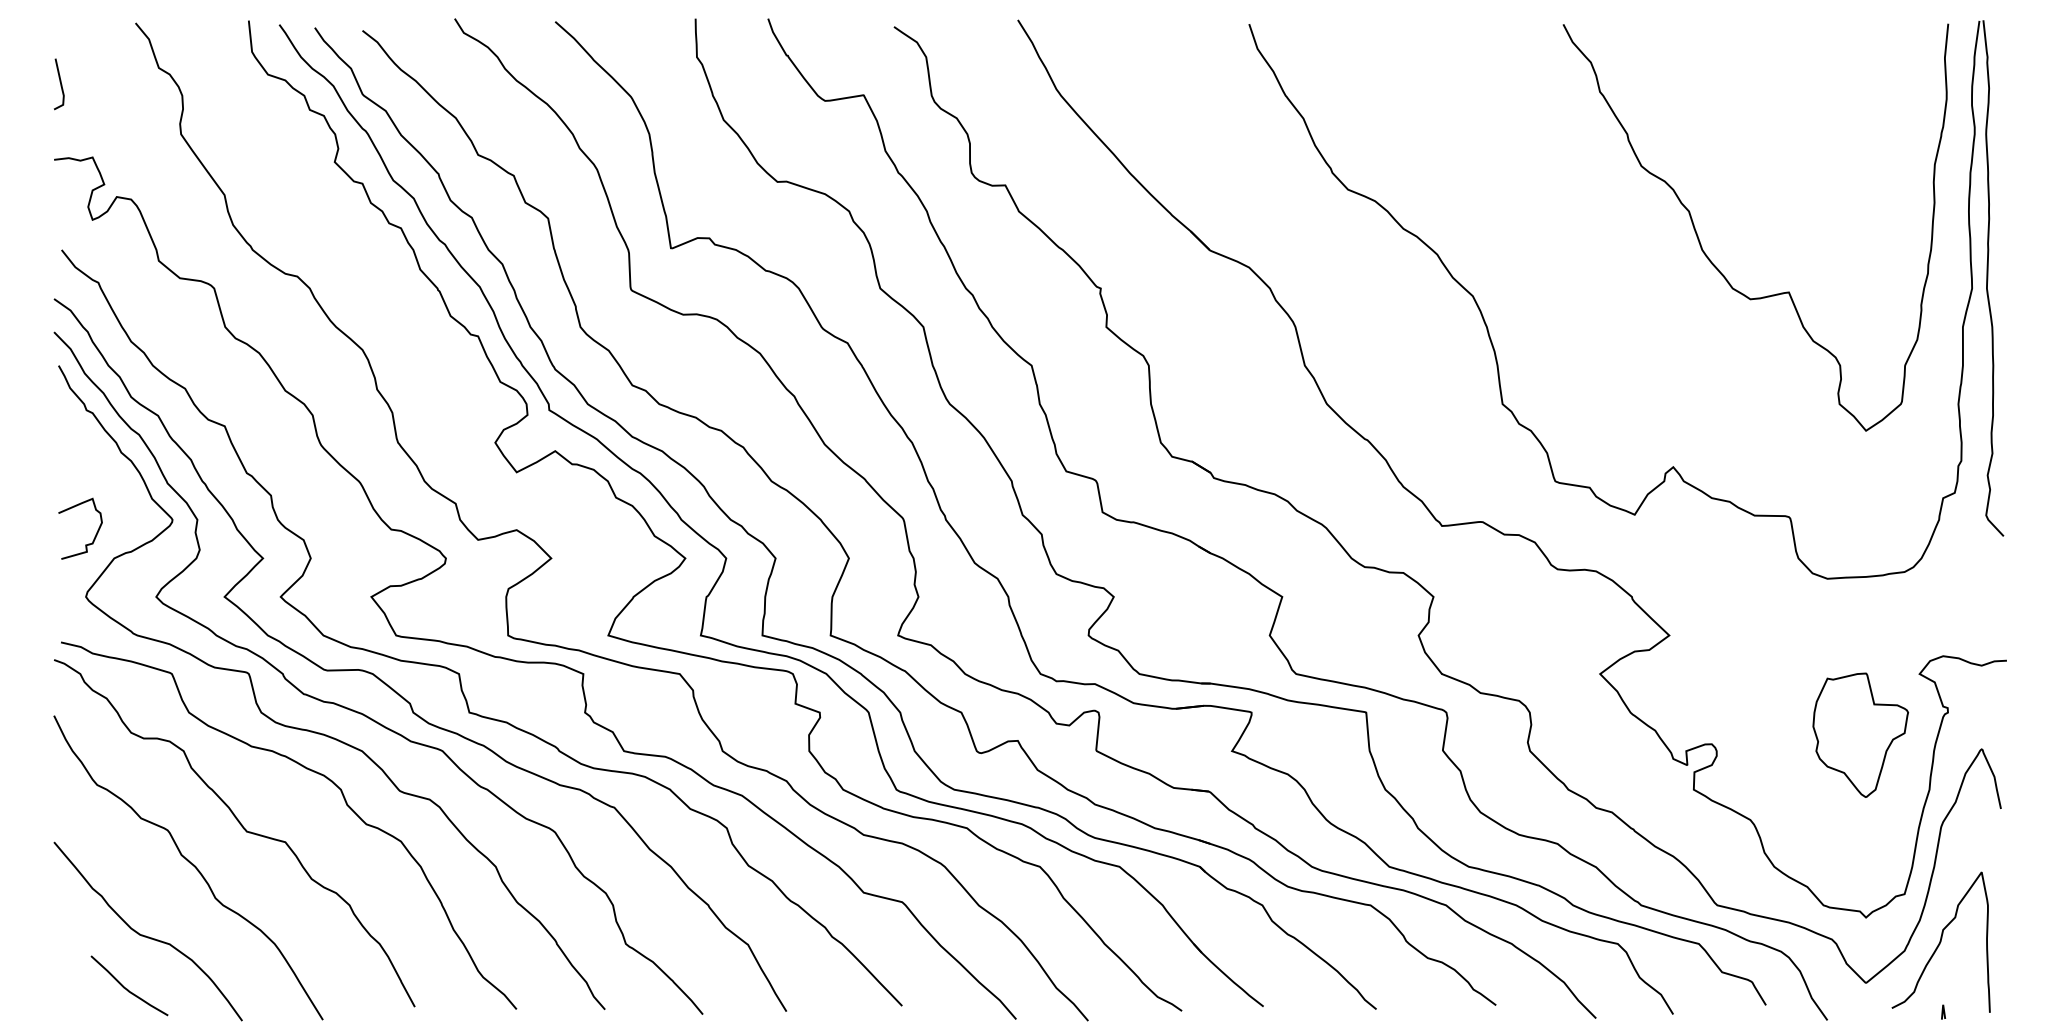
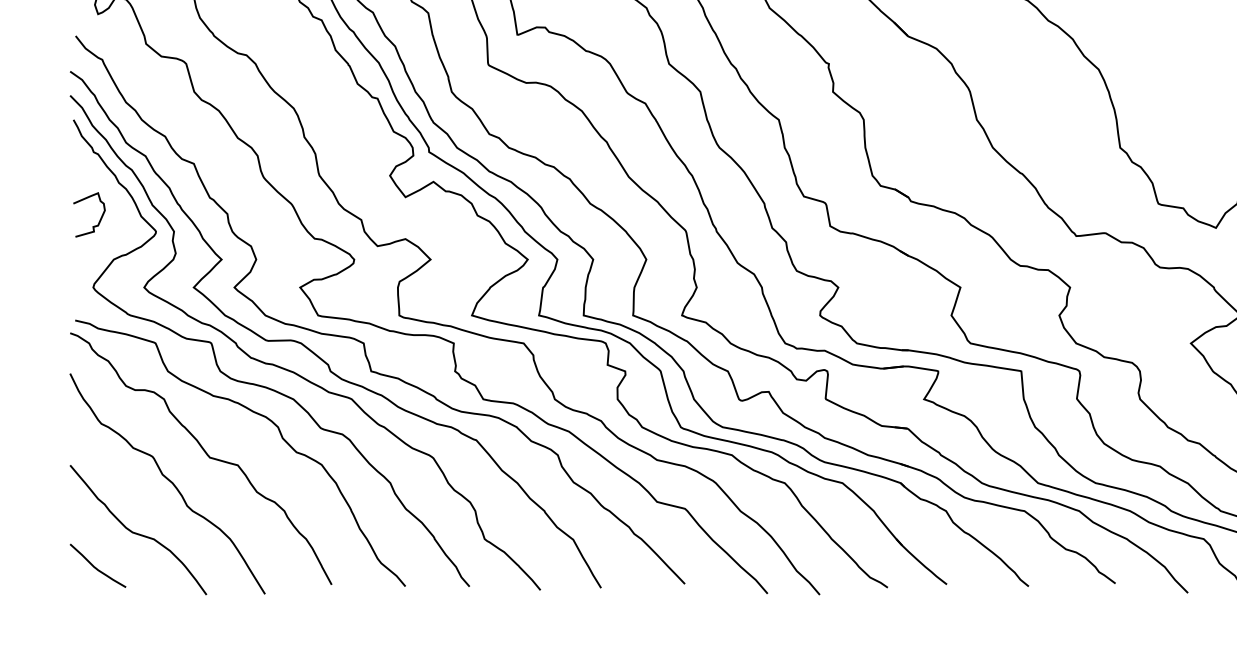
curve: (94, 536) -> (99, 220), moved
curve: (127, 988) -> (96, 567), moved

